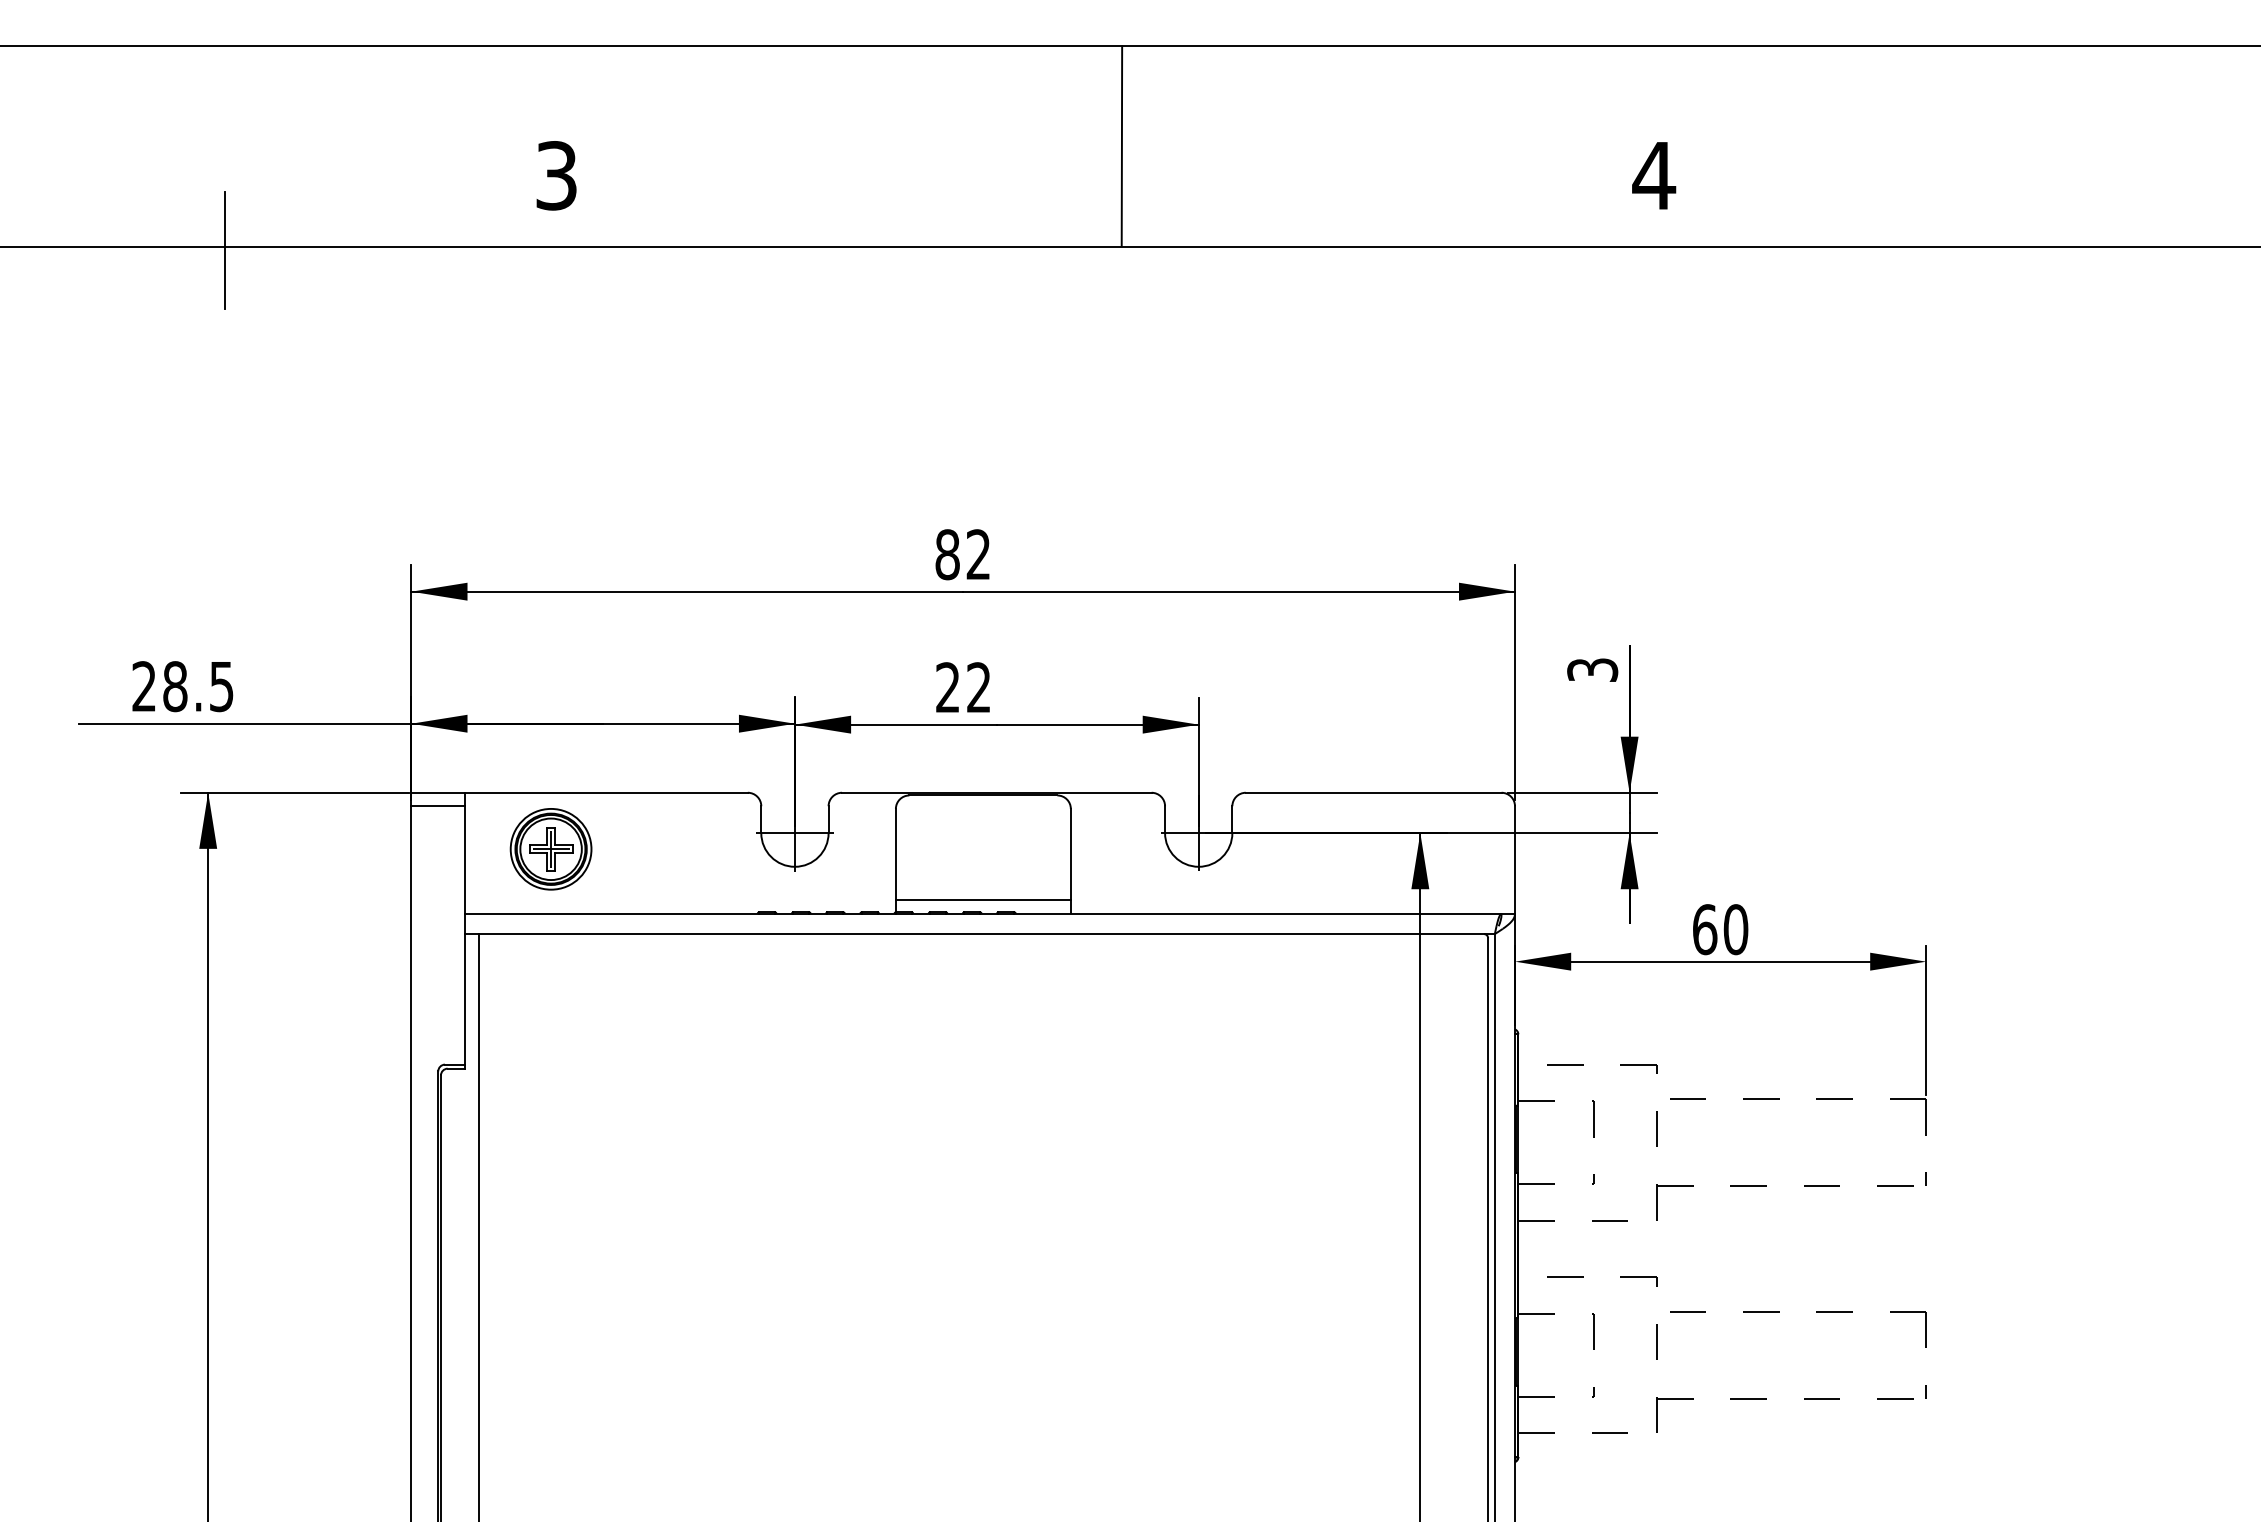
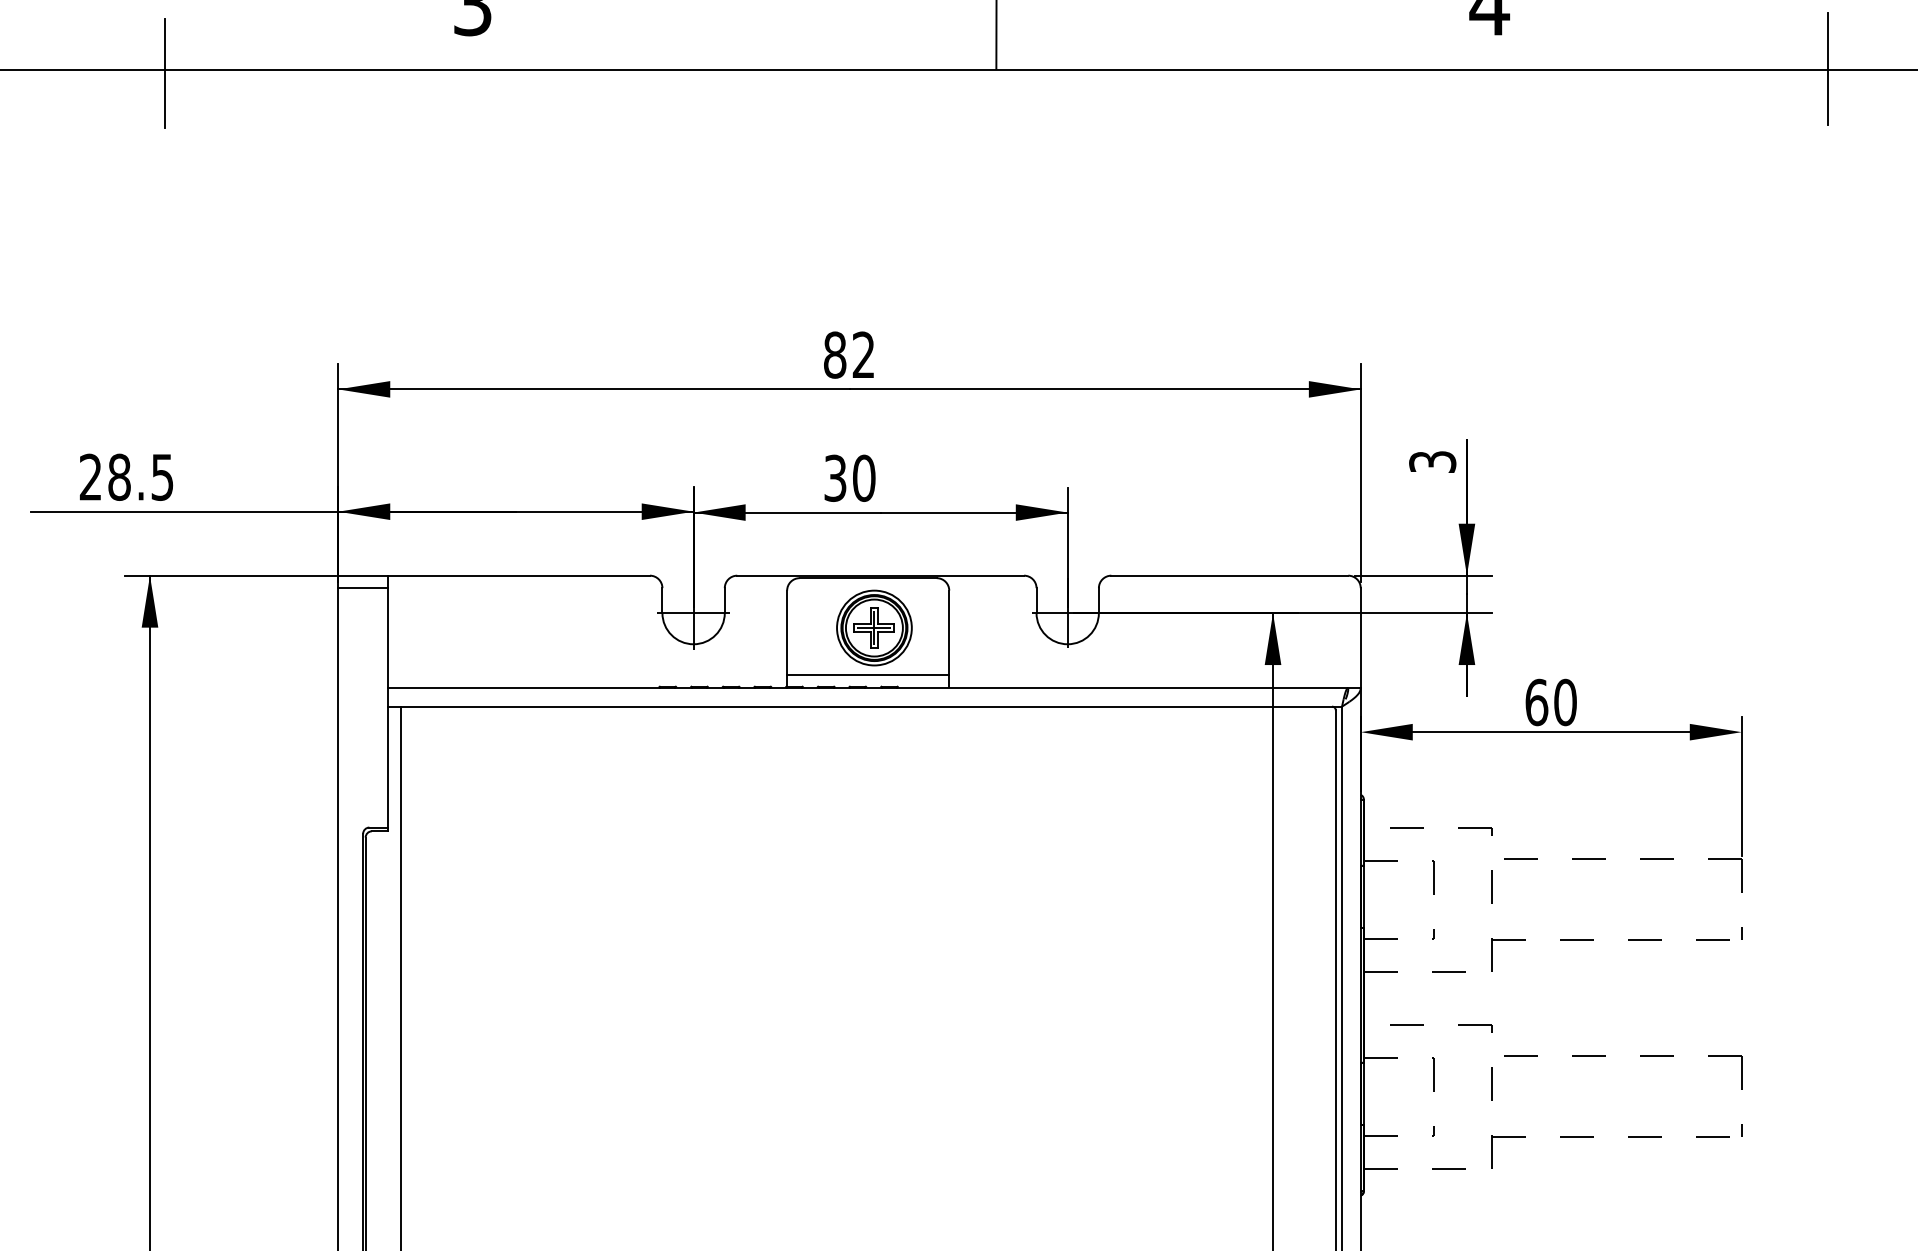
line: (2019, 245) -> (1828, 68), added
text: (963, 687) -> (849, 478), 22 -> 30
part: (550, 849) -> (873, 628), moved

